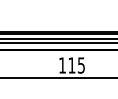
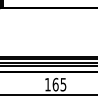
text: (71, 65) -> (55, 84), 115 -> 165

